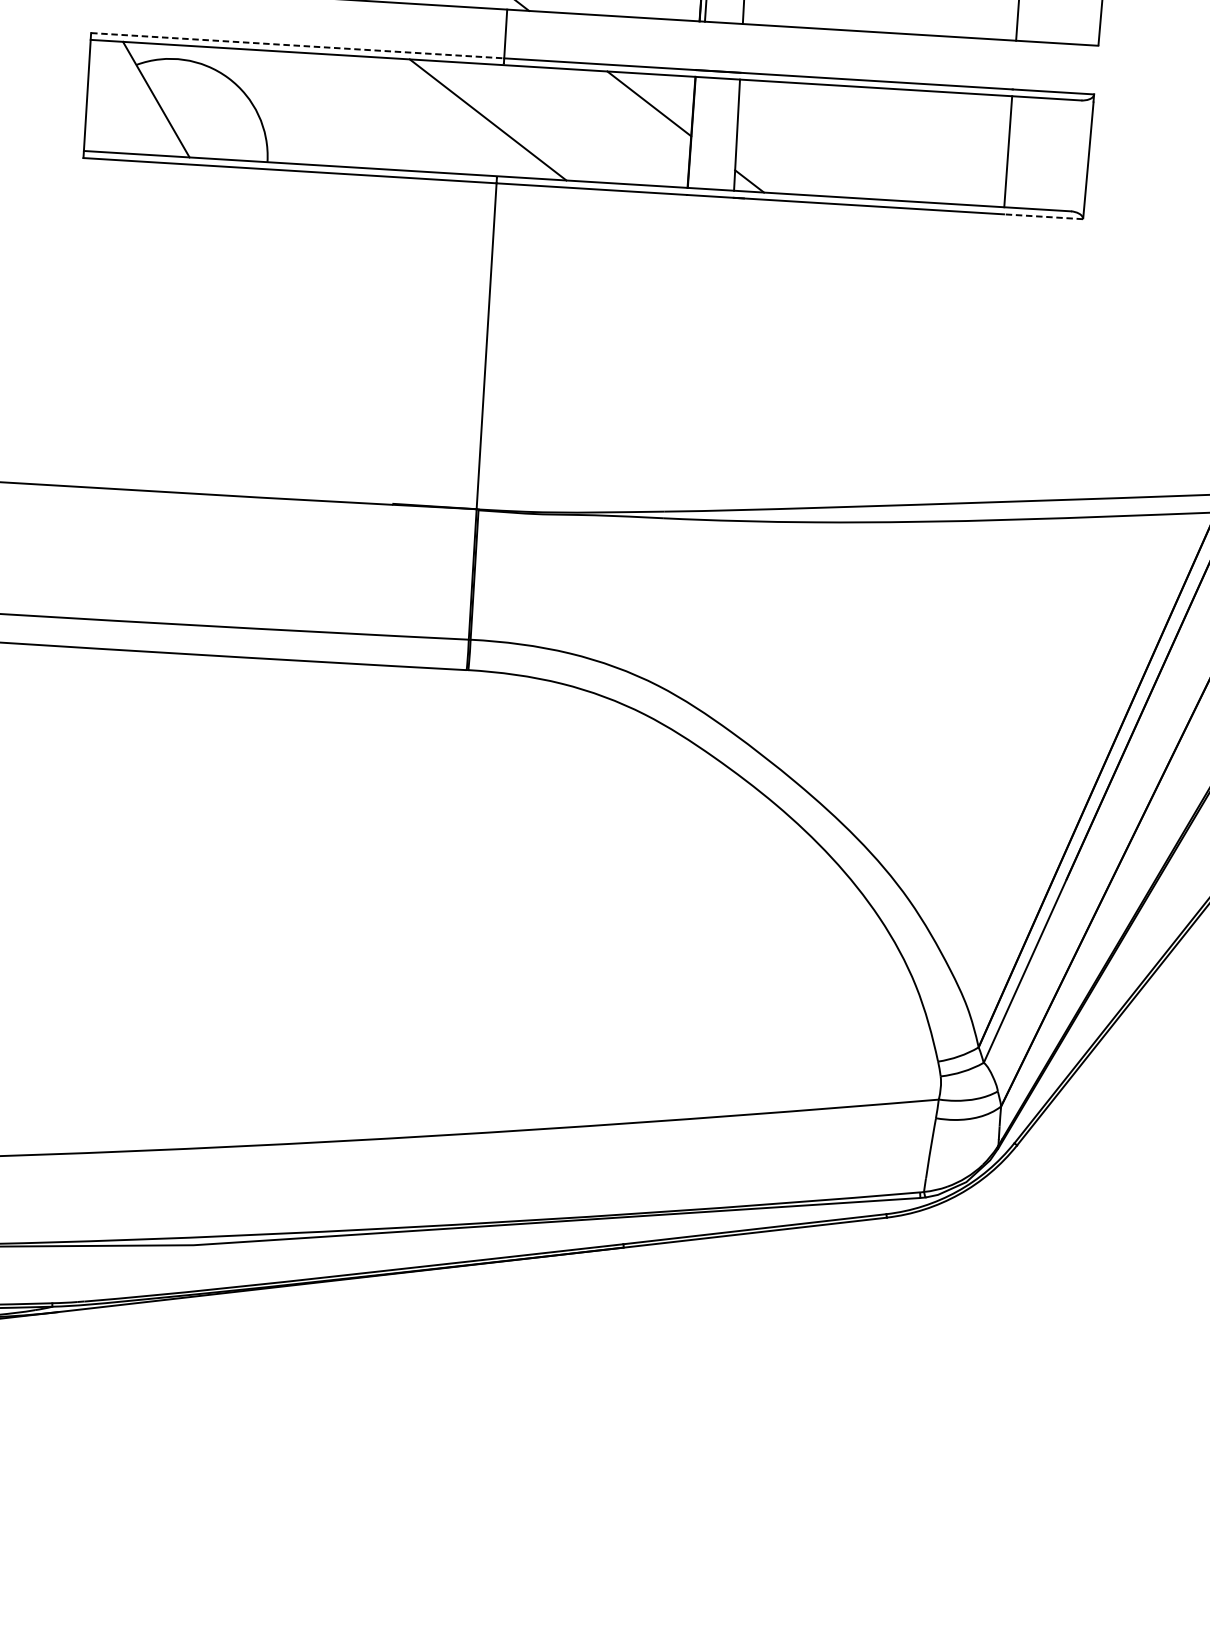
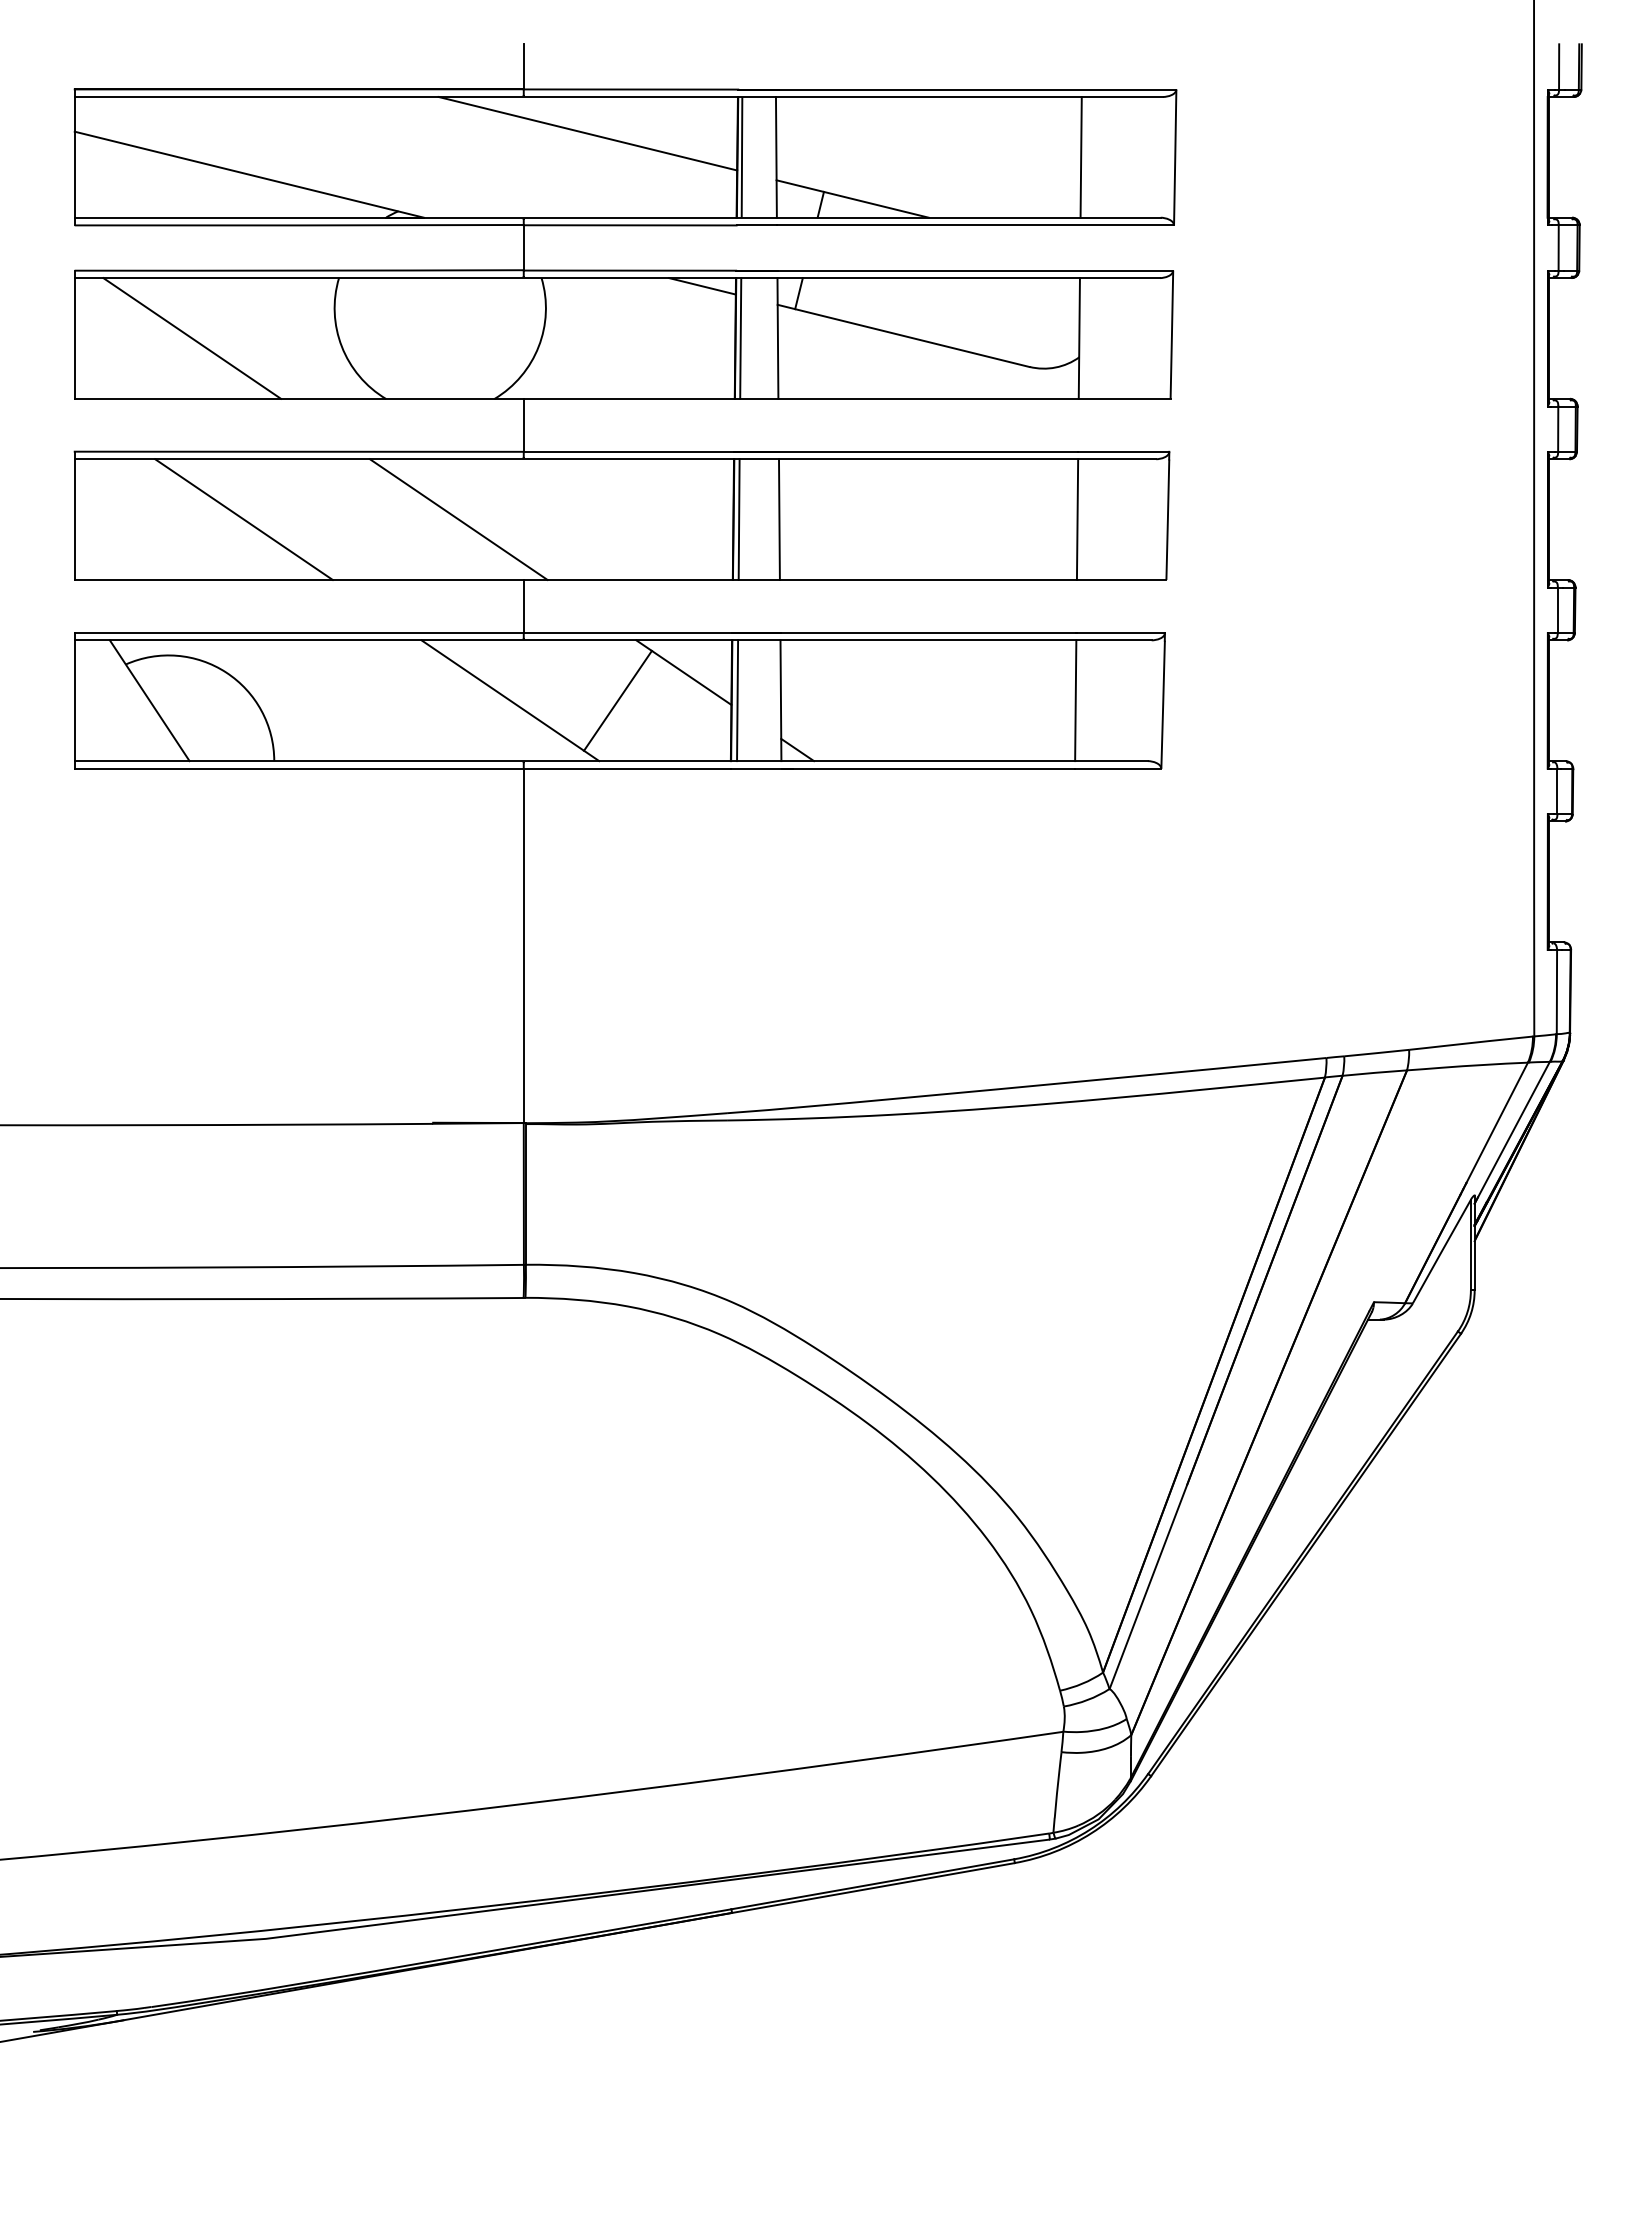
line: (297, 45) -> (299, 632), dashed -> solid
line: (586, 125) -> (617, 700), added
line: (697, 132) -> (737, 700), added
line: (1042, 216) -> (1117, 768), dashed -> solid

